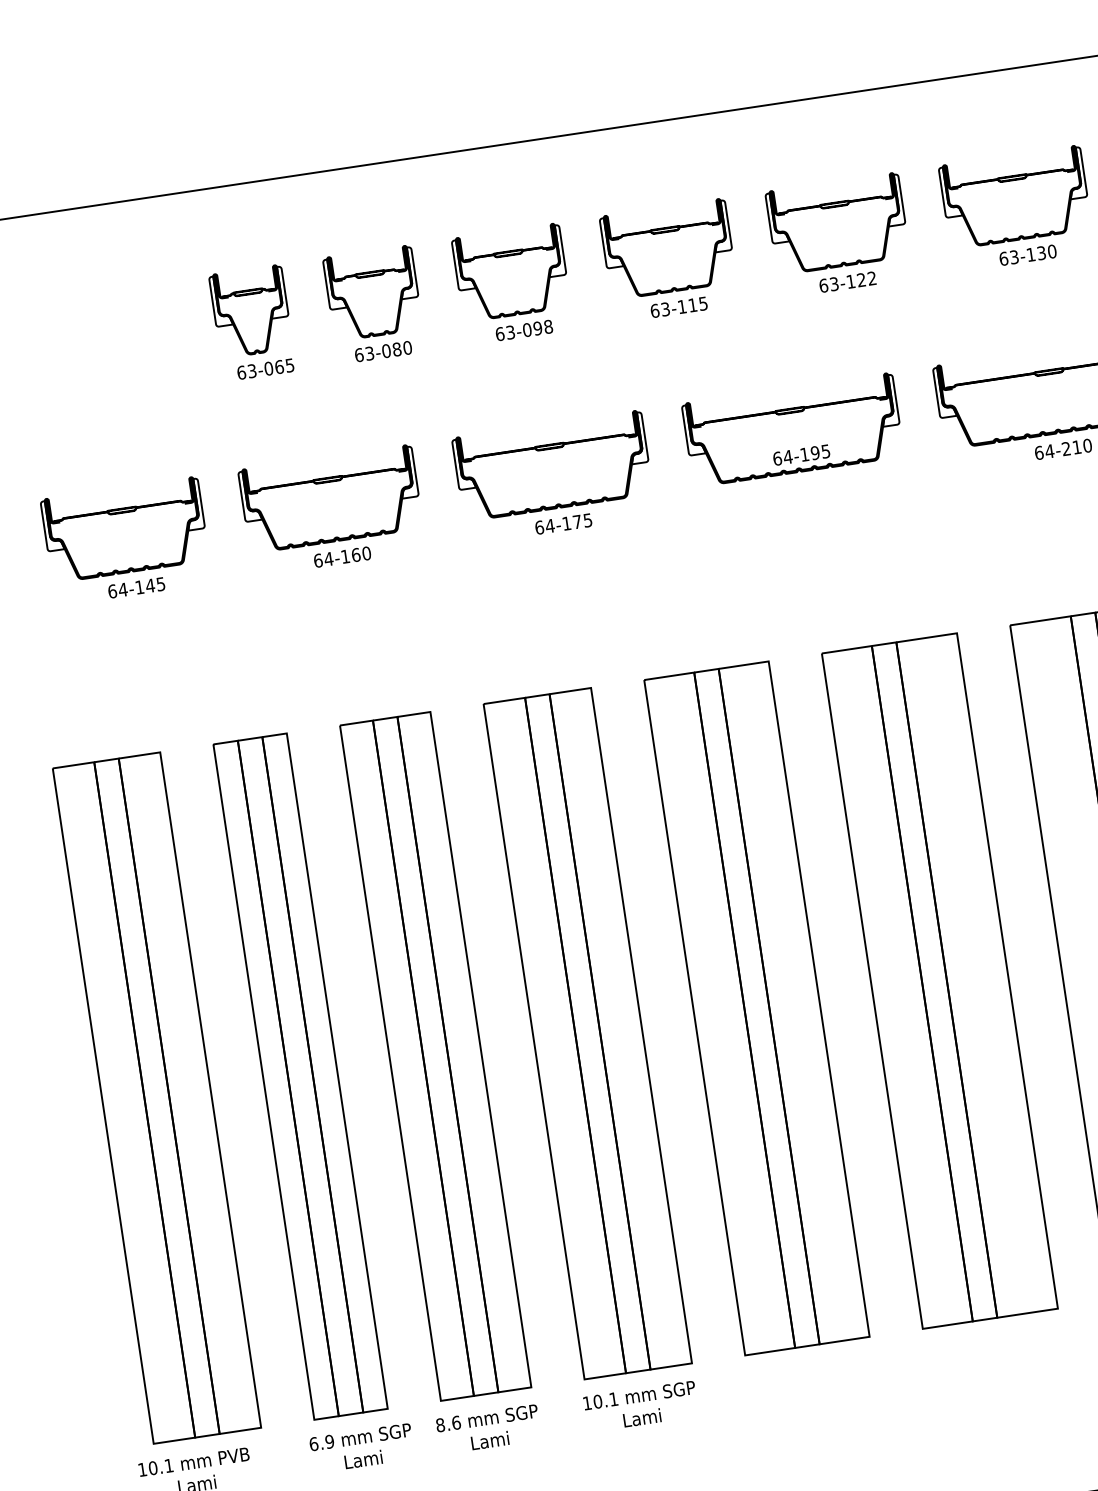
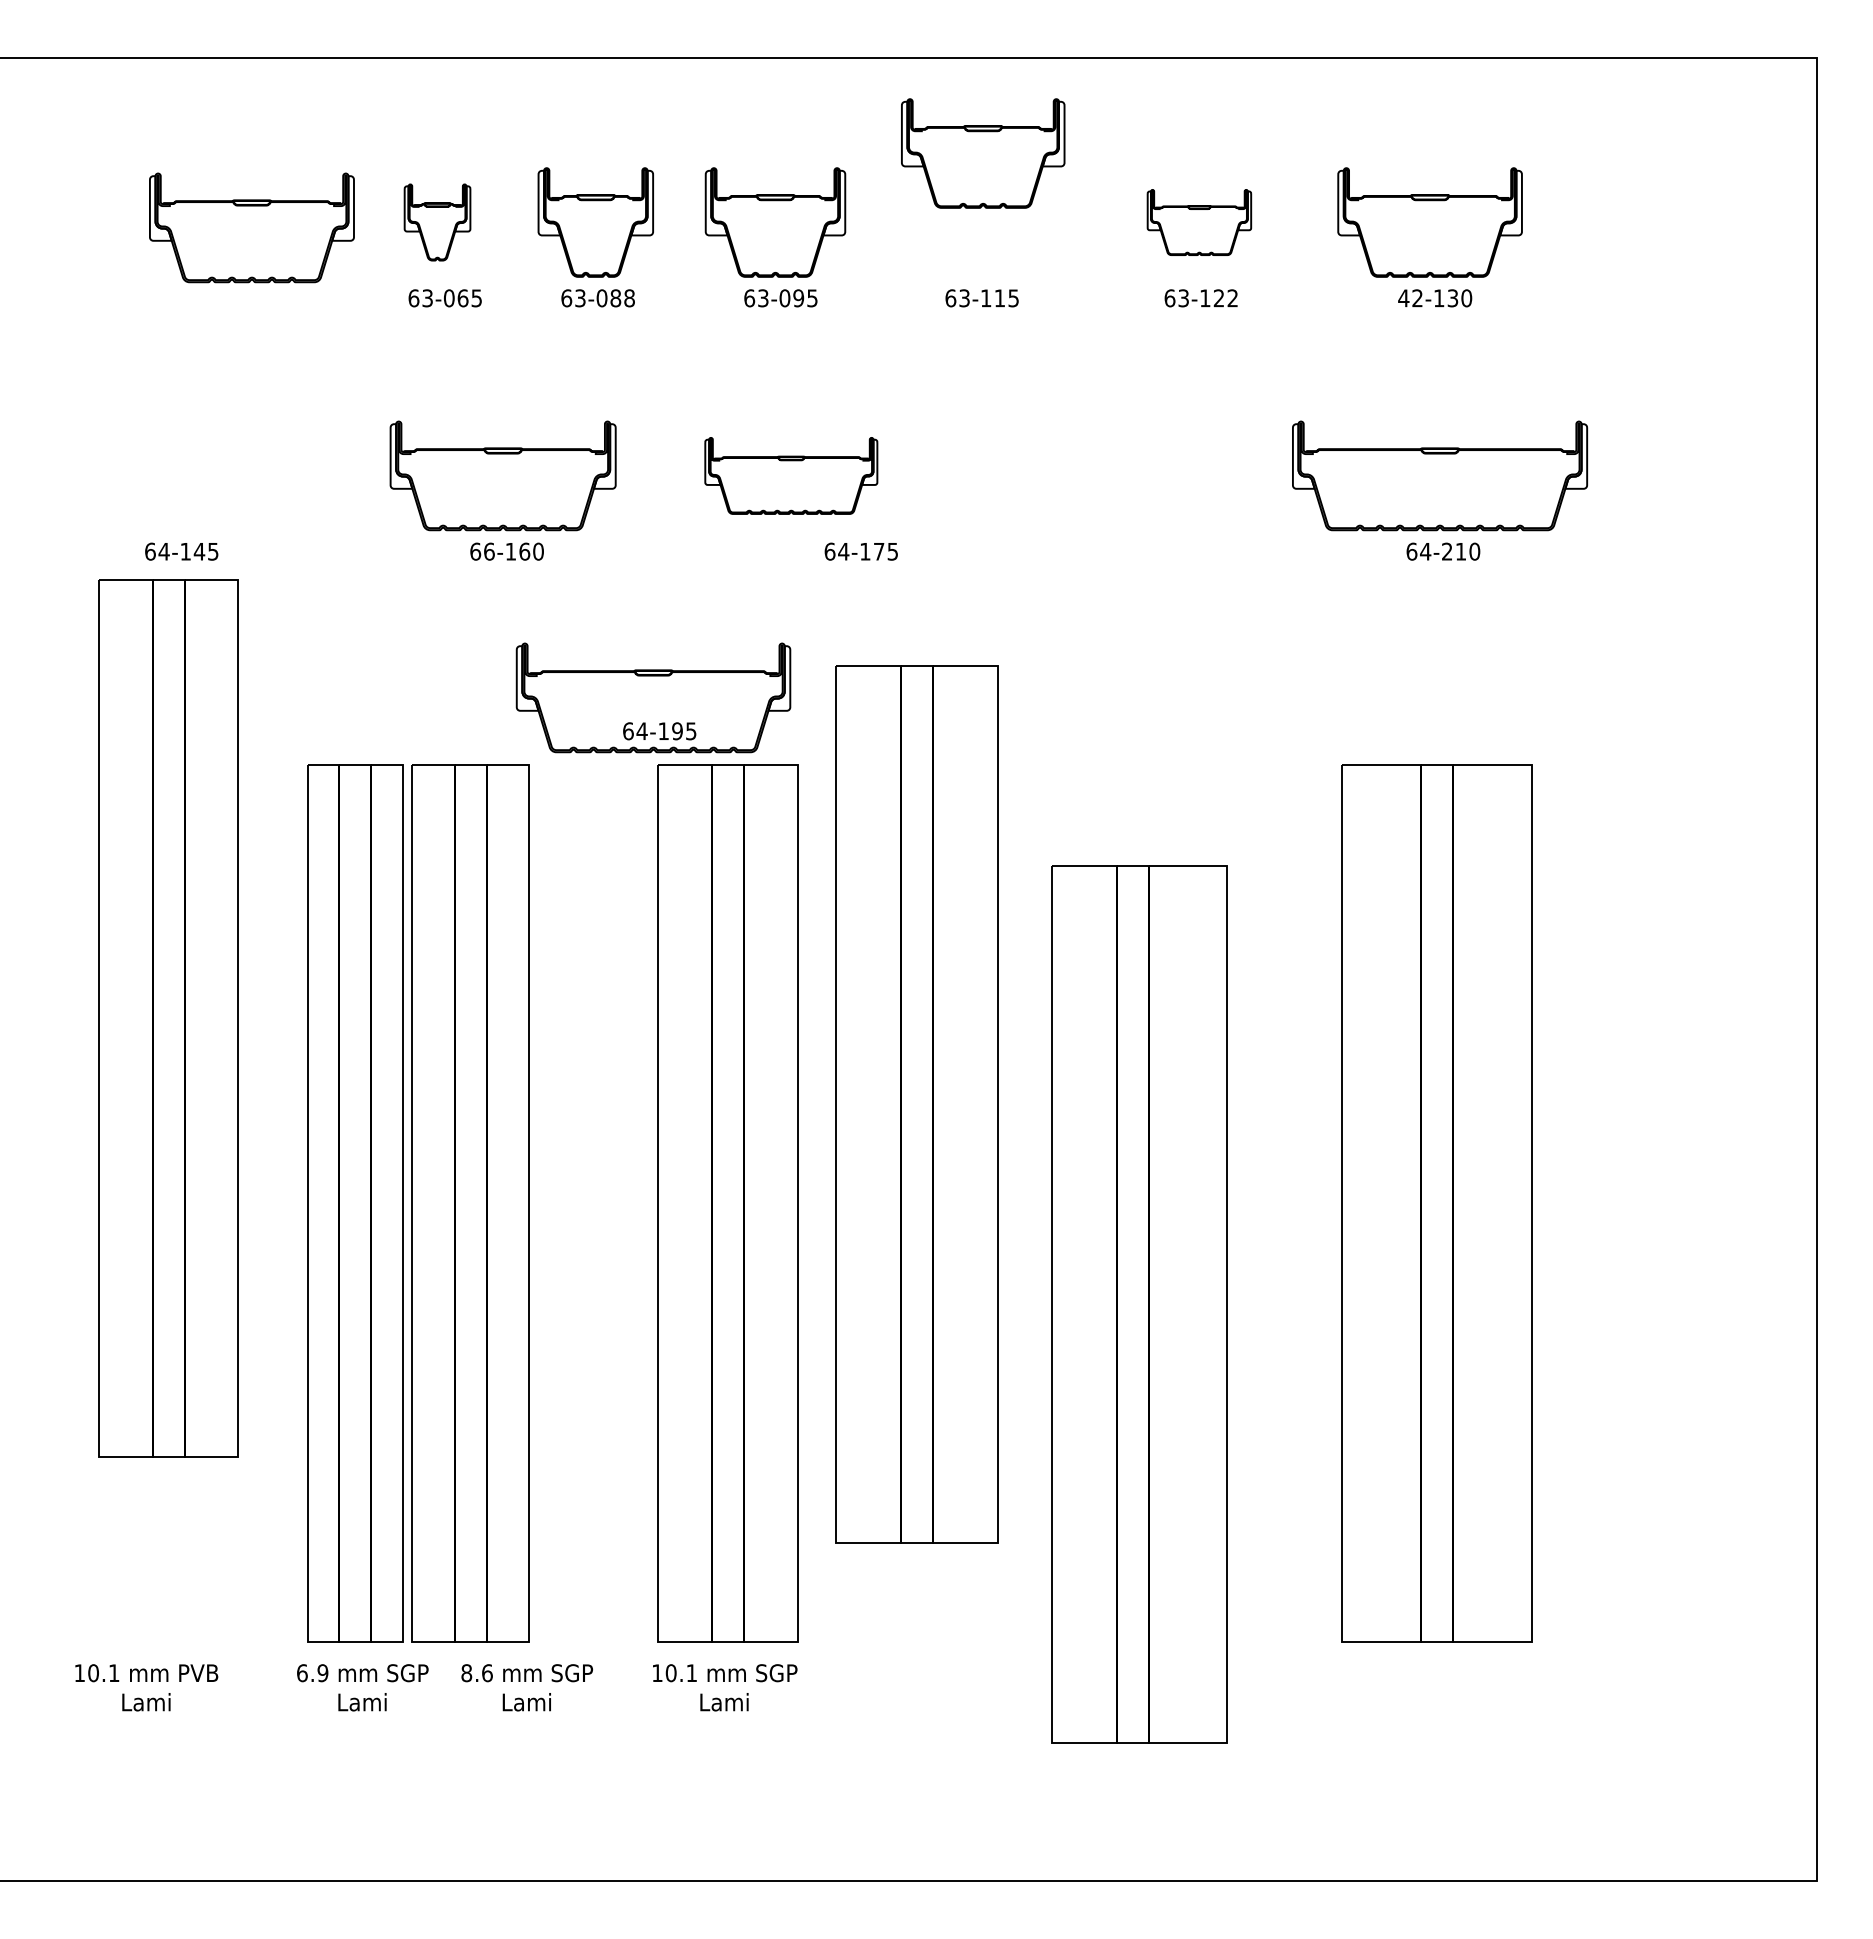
part: (837, 223) -> (1199, 222), size x0.6
part: (668, 249) -> (983, 153), moved
text: (1008, 258) -> (1410, 298), 63-130 -> 42-130
part: (251, 311) -> (437, 222), size x0.7
text: (548, 327) -> (812, 298), 63-098 -> 63-095
text: (407, 348) -> (629, 298), 63-080 -> 63-088
part: (792, 429) -> (653, 697), moved
part: (552, 465) -> (791, 475), size x0.7
text: (563, 524) -> (860, 551), moved
part: (124, 529) -> (251, 227), moved
text: (328, 558) -> (489, 551), 64-160 -> 66-160
text: (136, 587) -> (181, 551), moved
part: (939, 980) -> (1139, 1304), moved
part: (756, 1008) -> (916, 1104), moved
part: (435, 1056) -> (470, 1203), moved
part: (156, 1097) -> (168, 1018), moved

